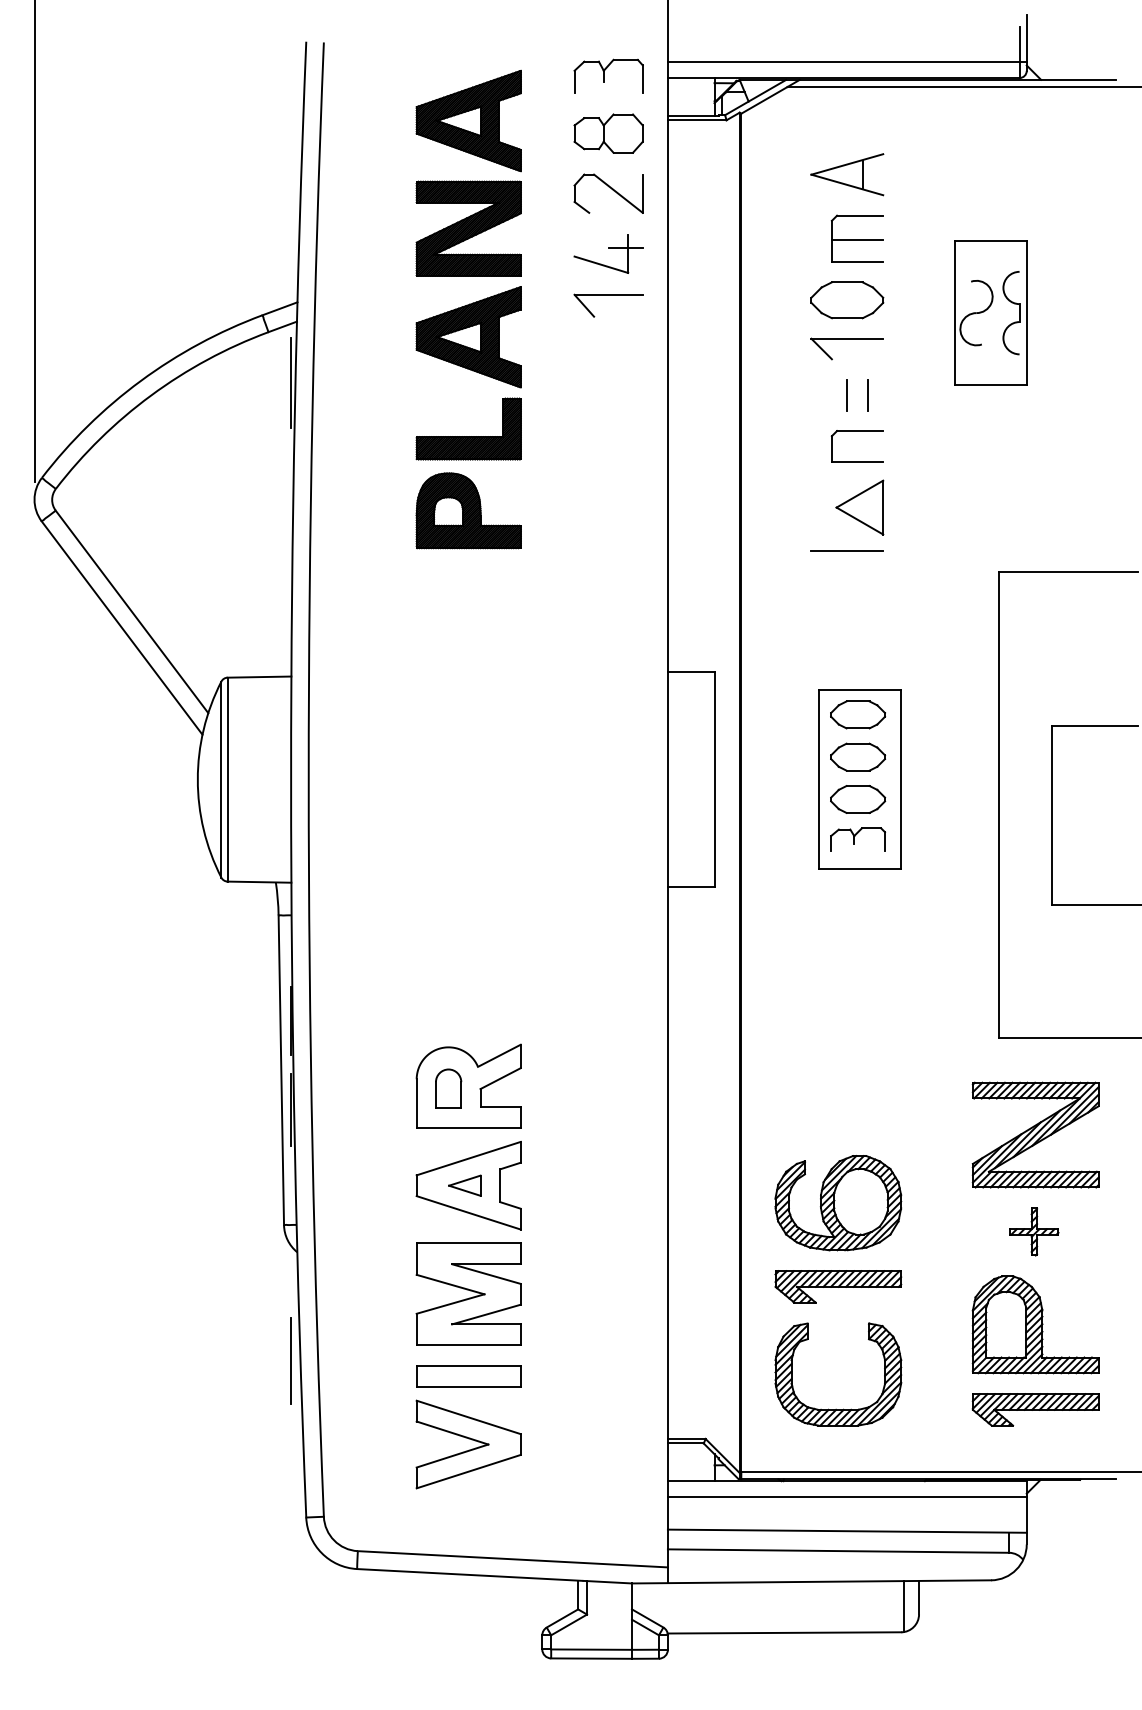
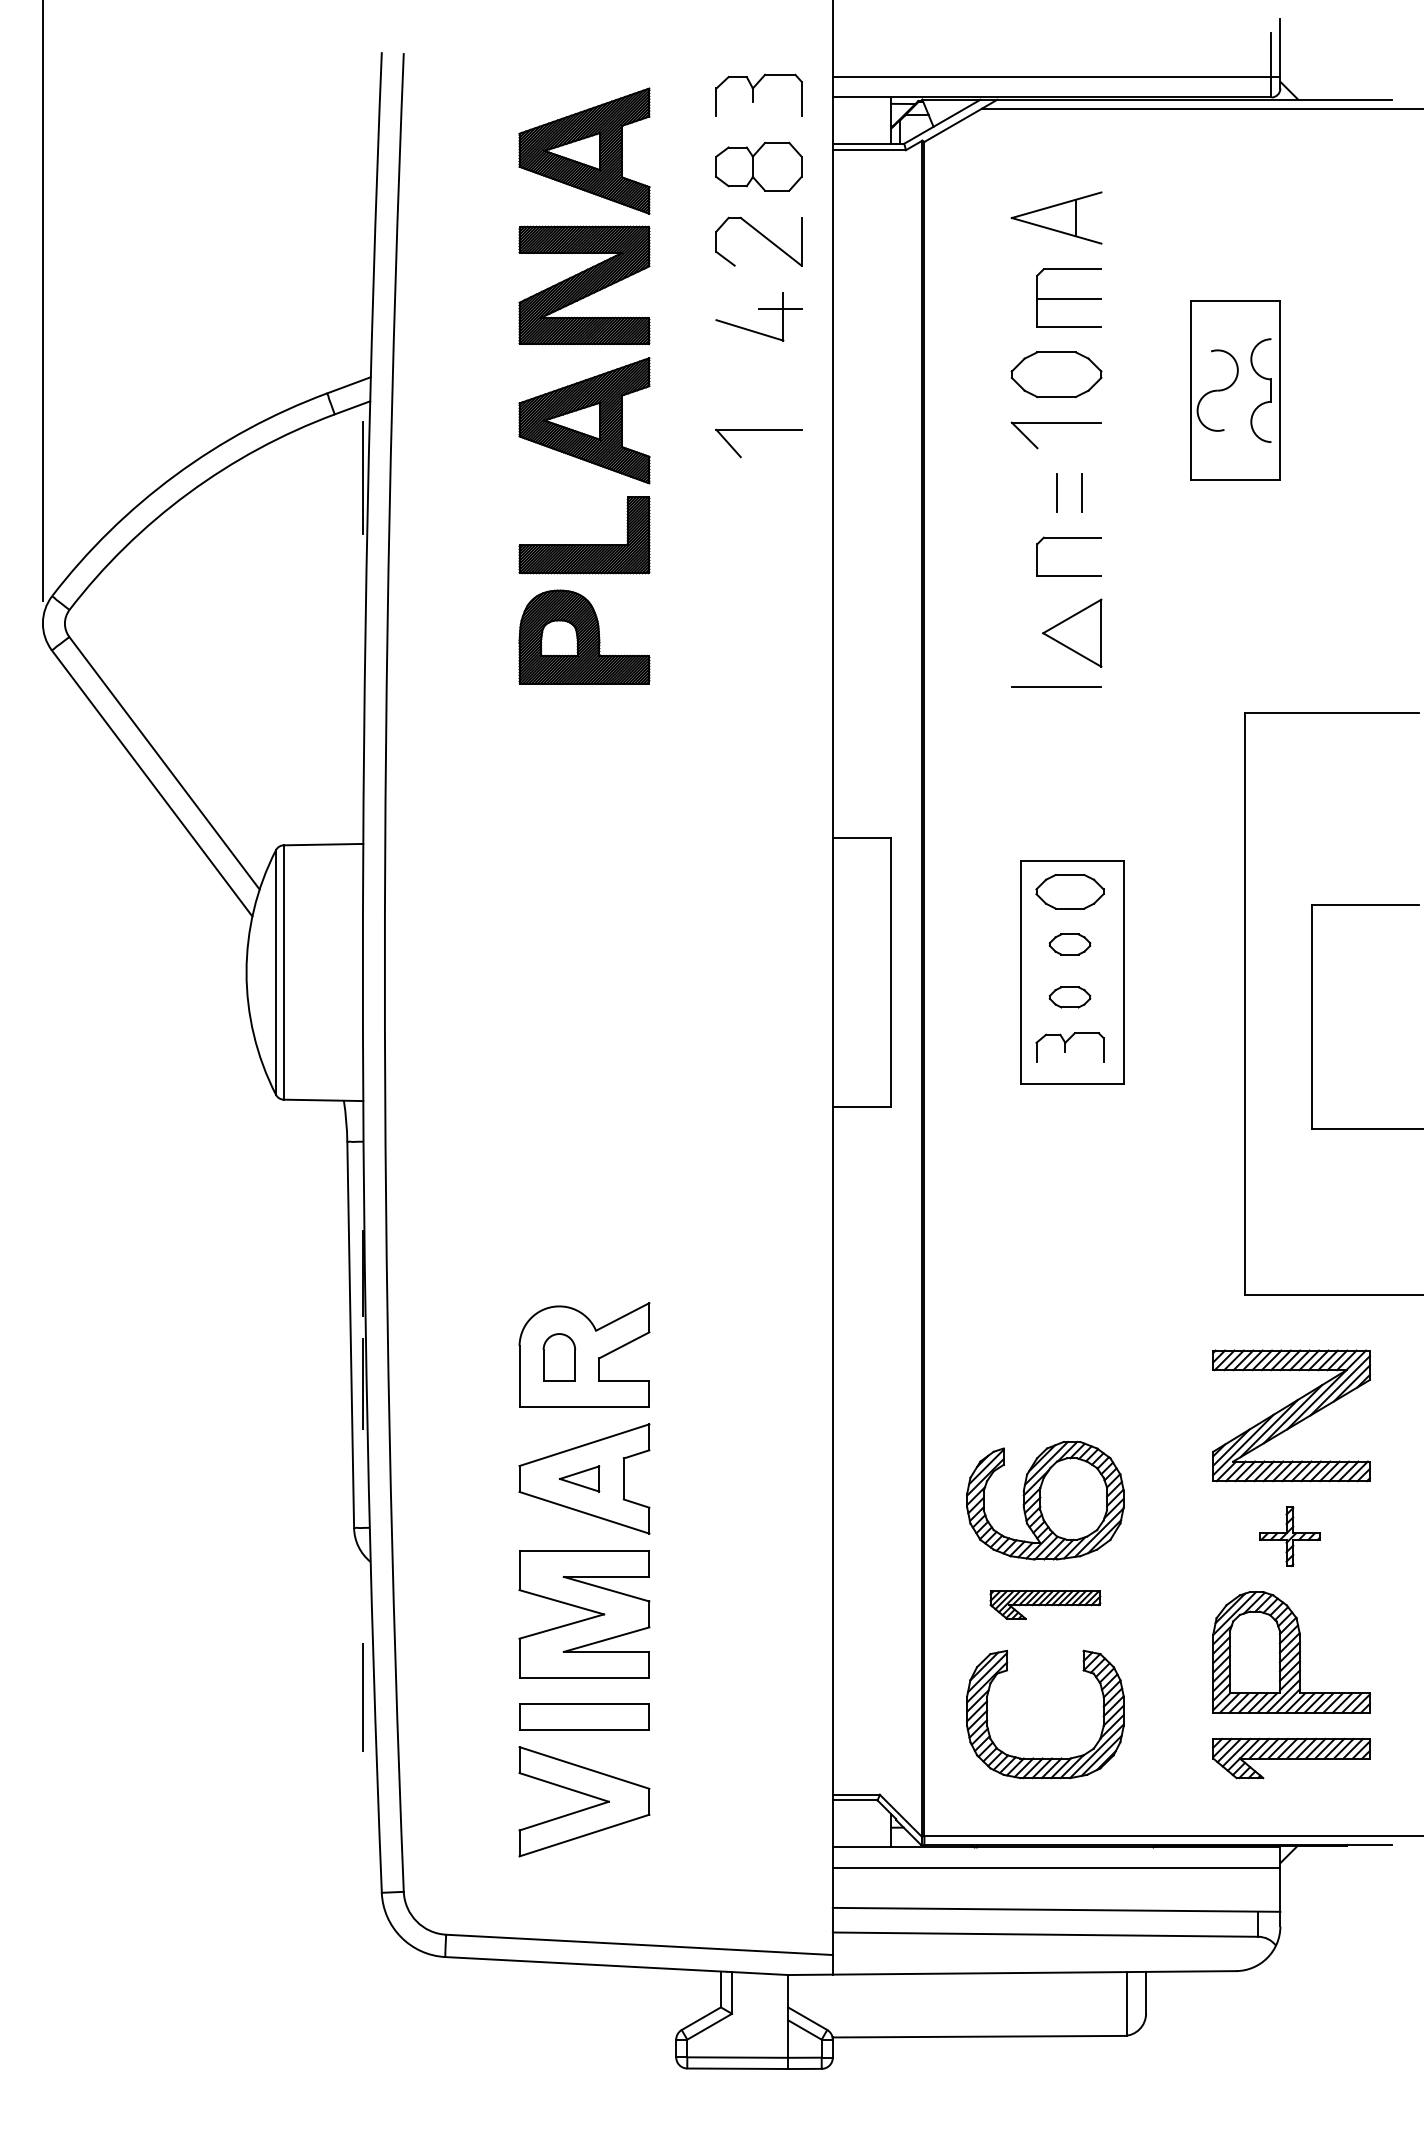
part: (608, 295) -> (758, 430), moved
part: (857, 757) -> (1069, 944), size x0.6
part: (857, 799) -> (1069, 997), size x0.6
part: (838, 1286) -> (1045, 1604), size x0.7

